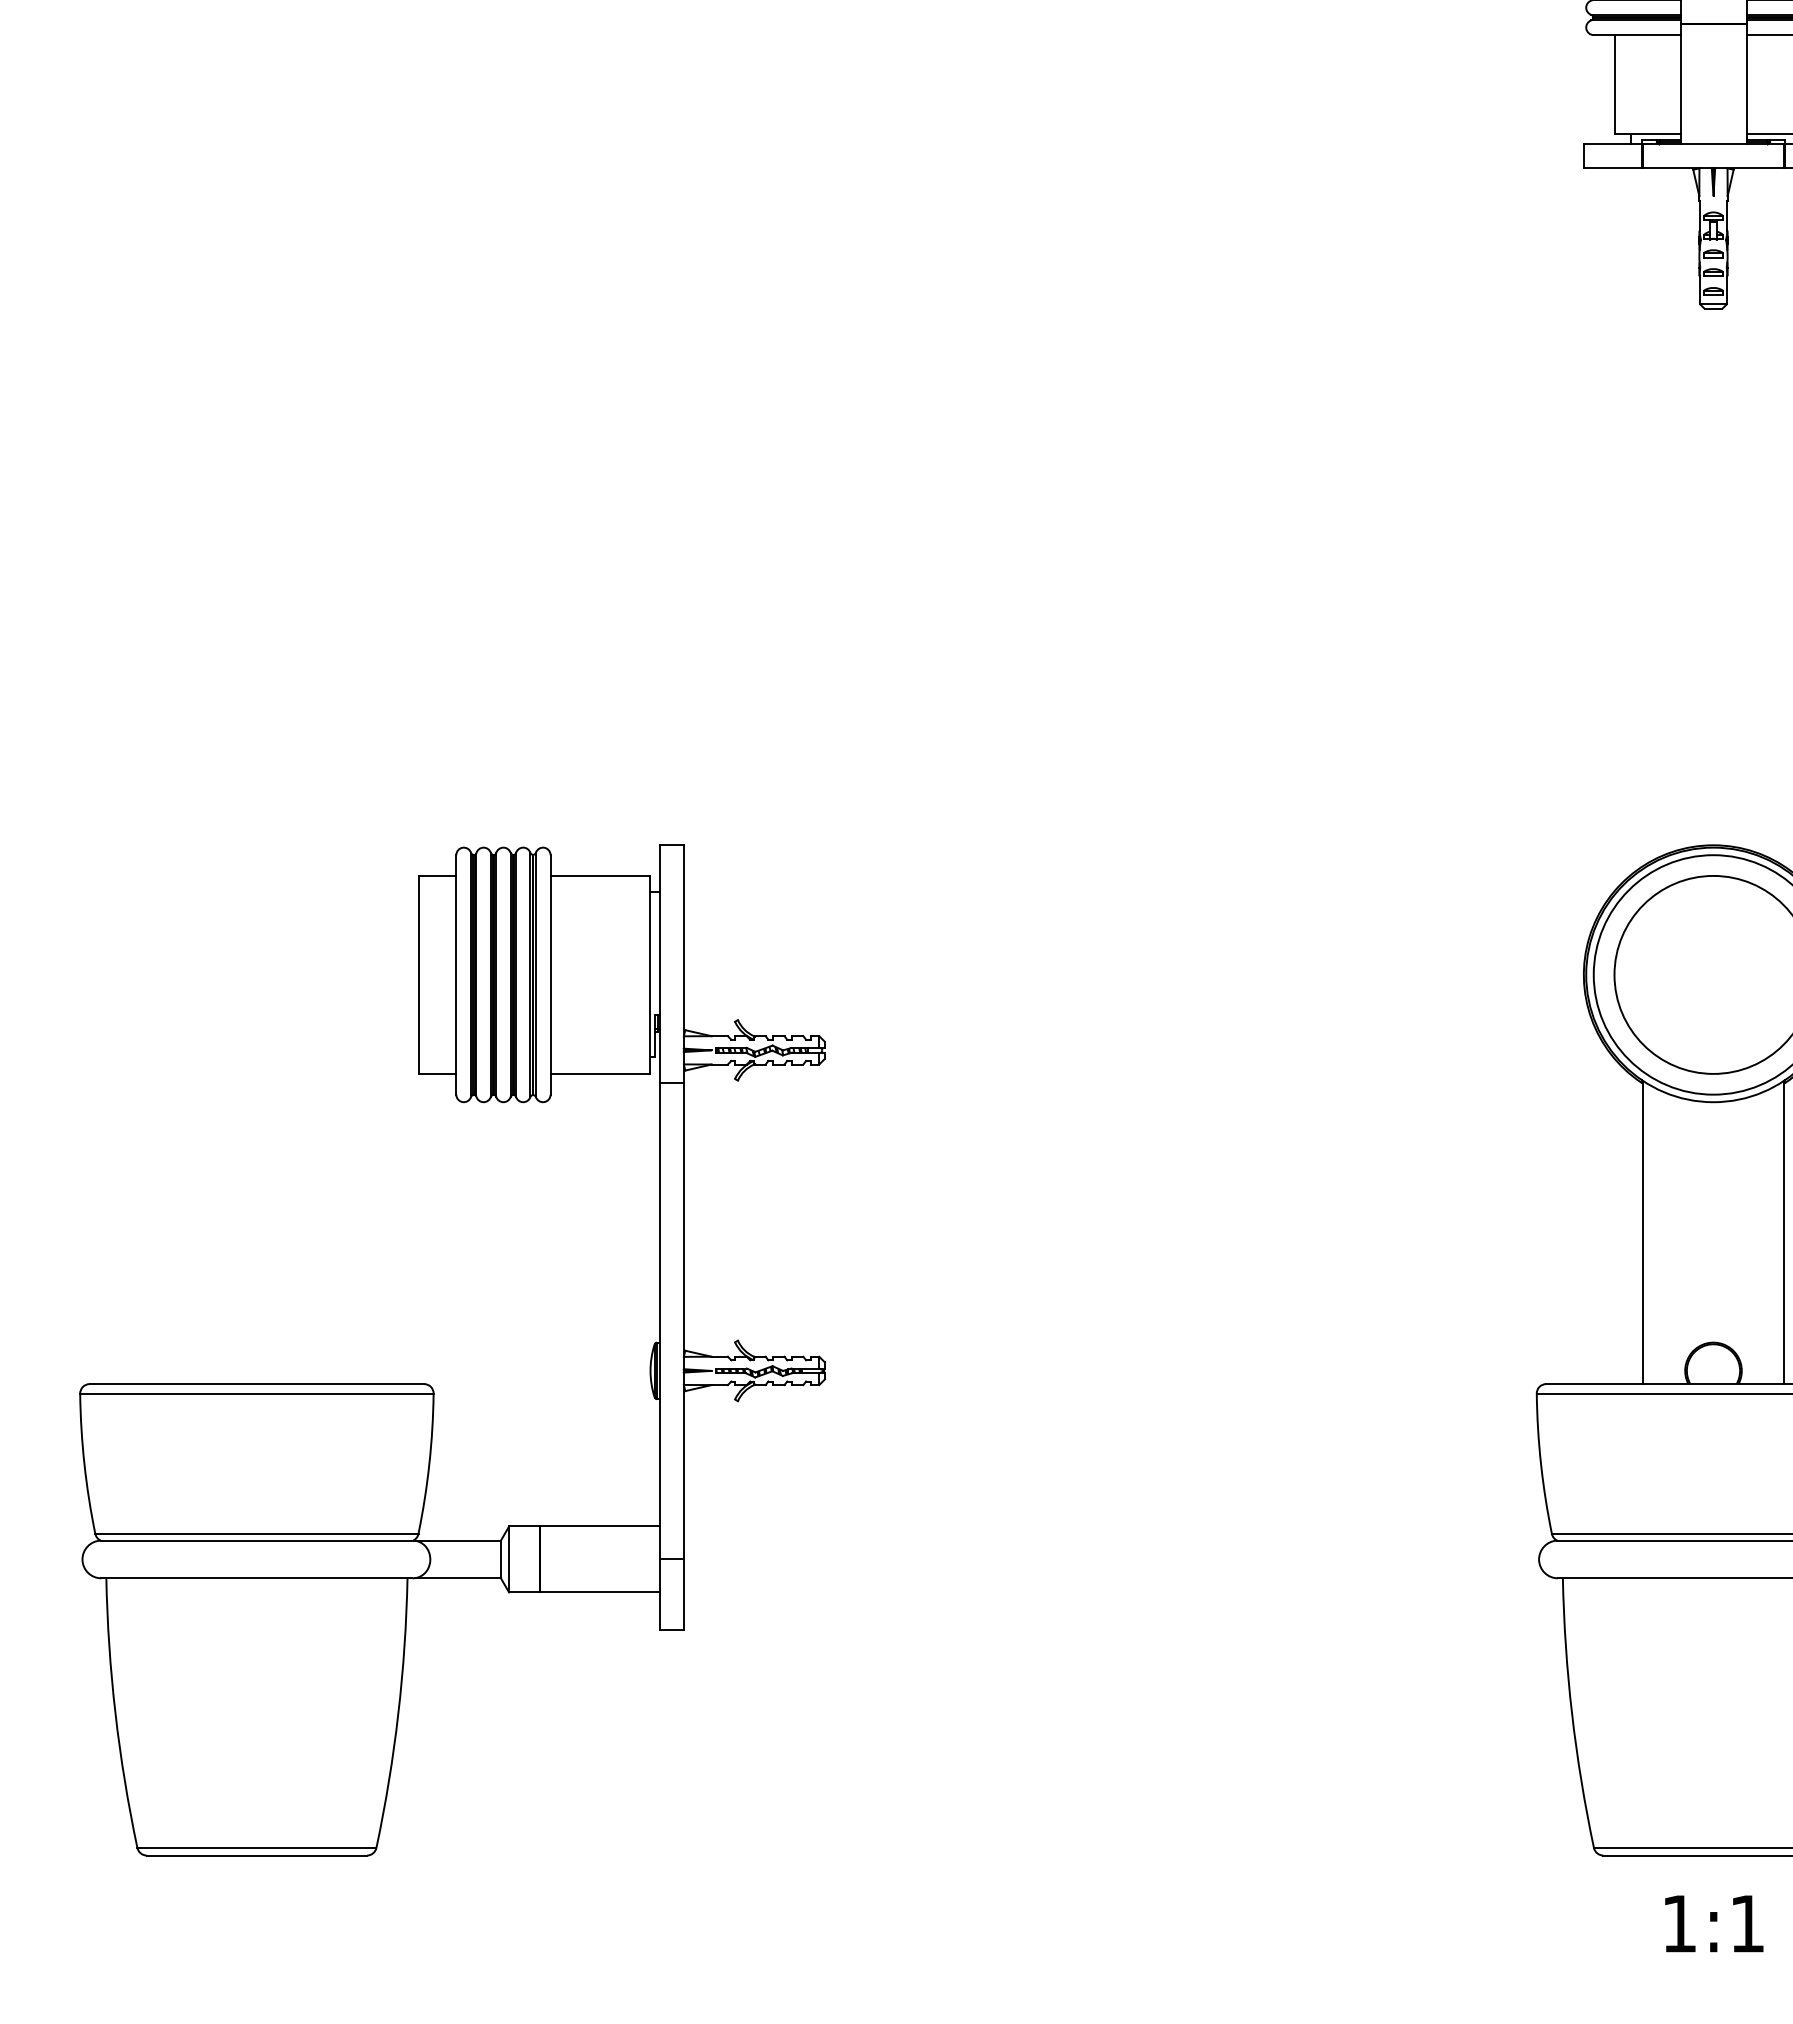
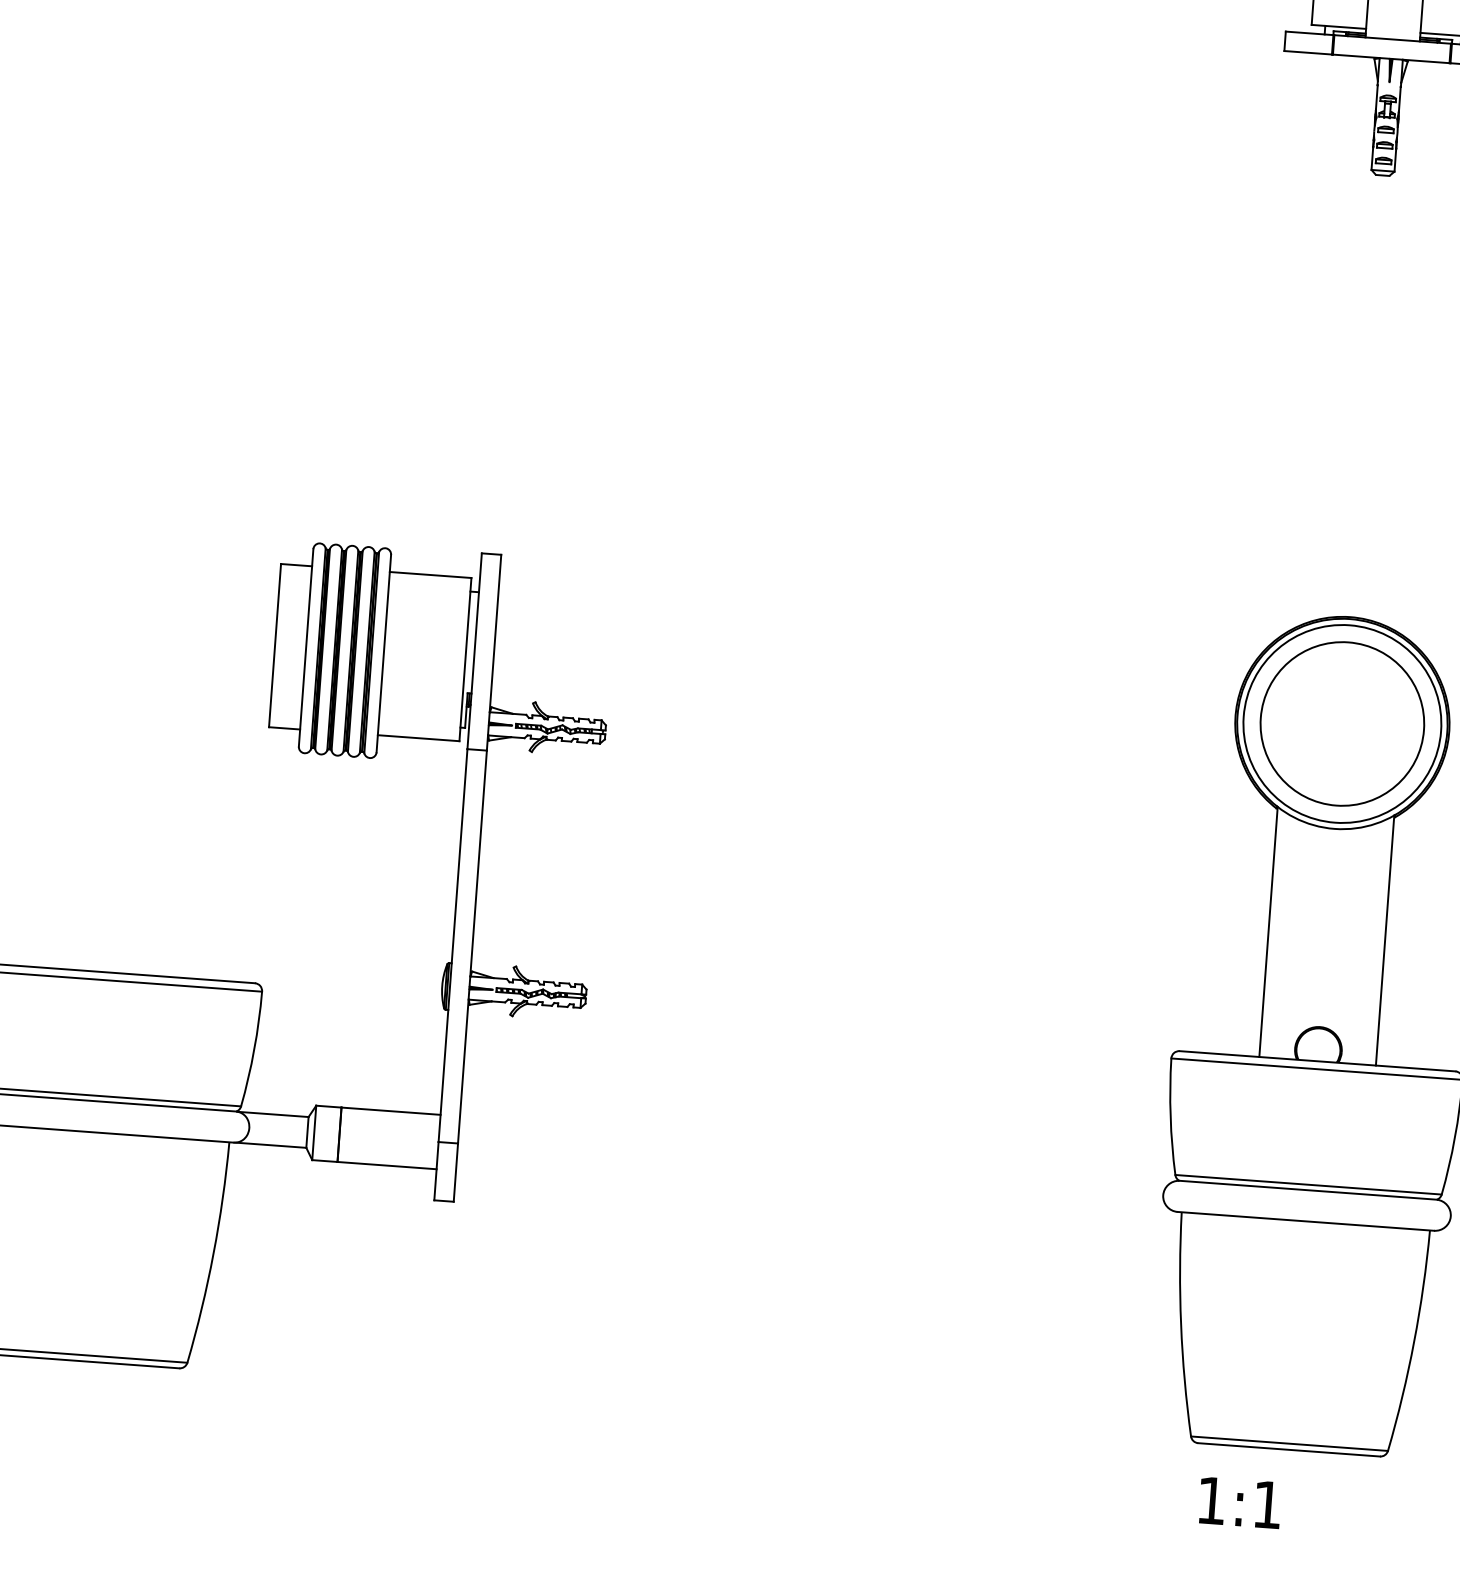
text: (1714, 1923) -> (1240, 1502), moved

